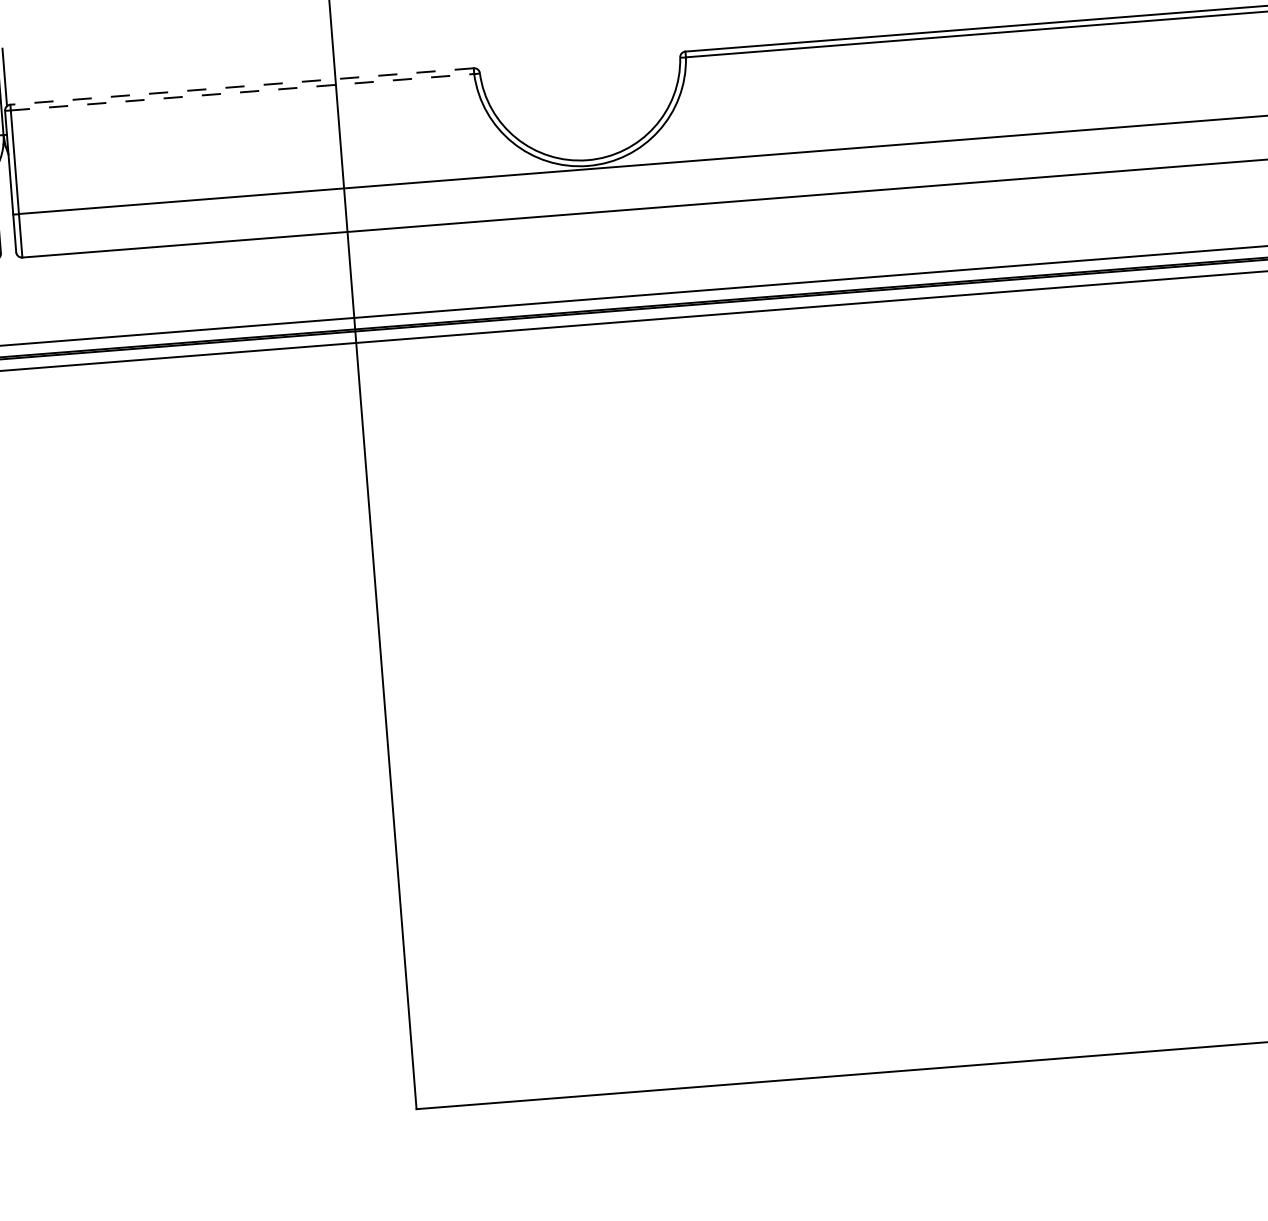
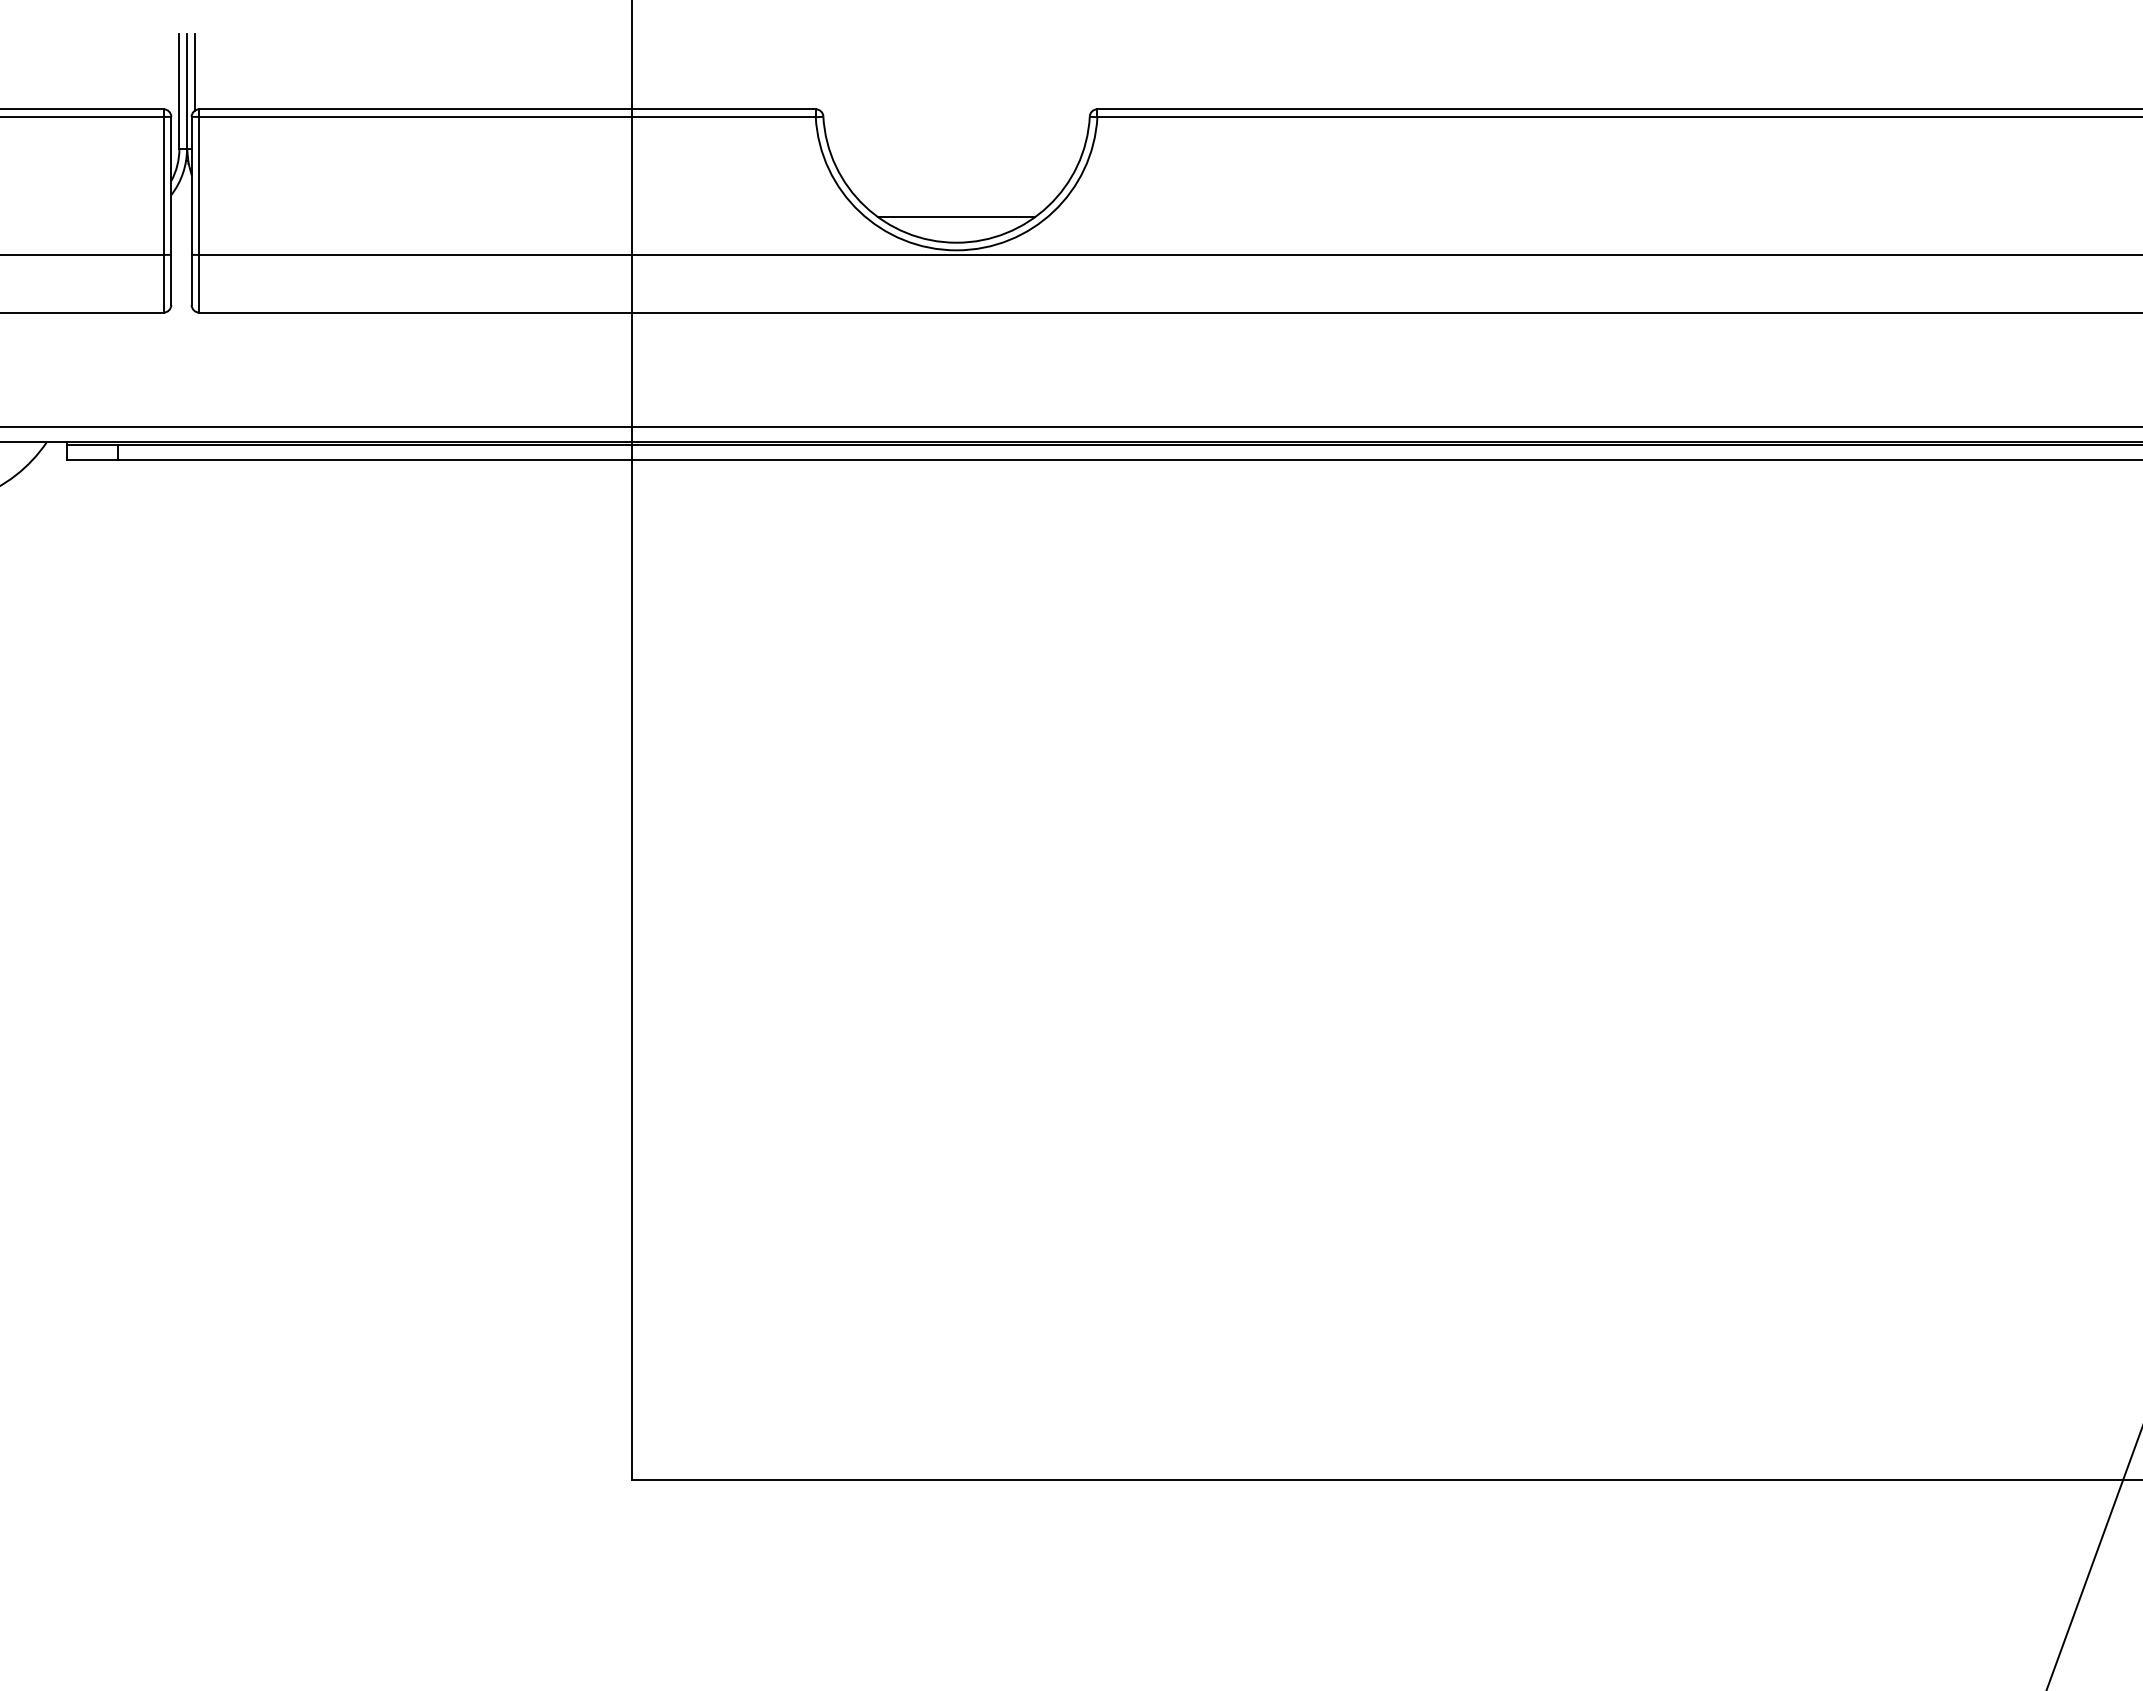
line: (242, 86) -> (507, 109), dashed -> solid
line: (243, 91) -> (508, 116), dashed -> solid
line: (585, 141) -> (956, 217), added

